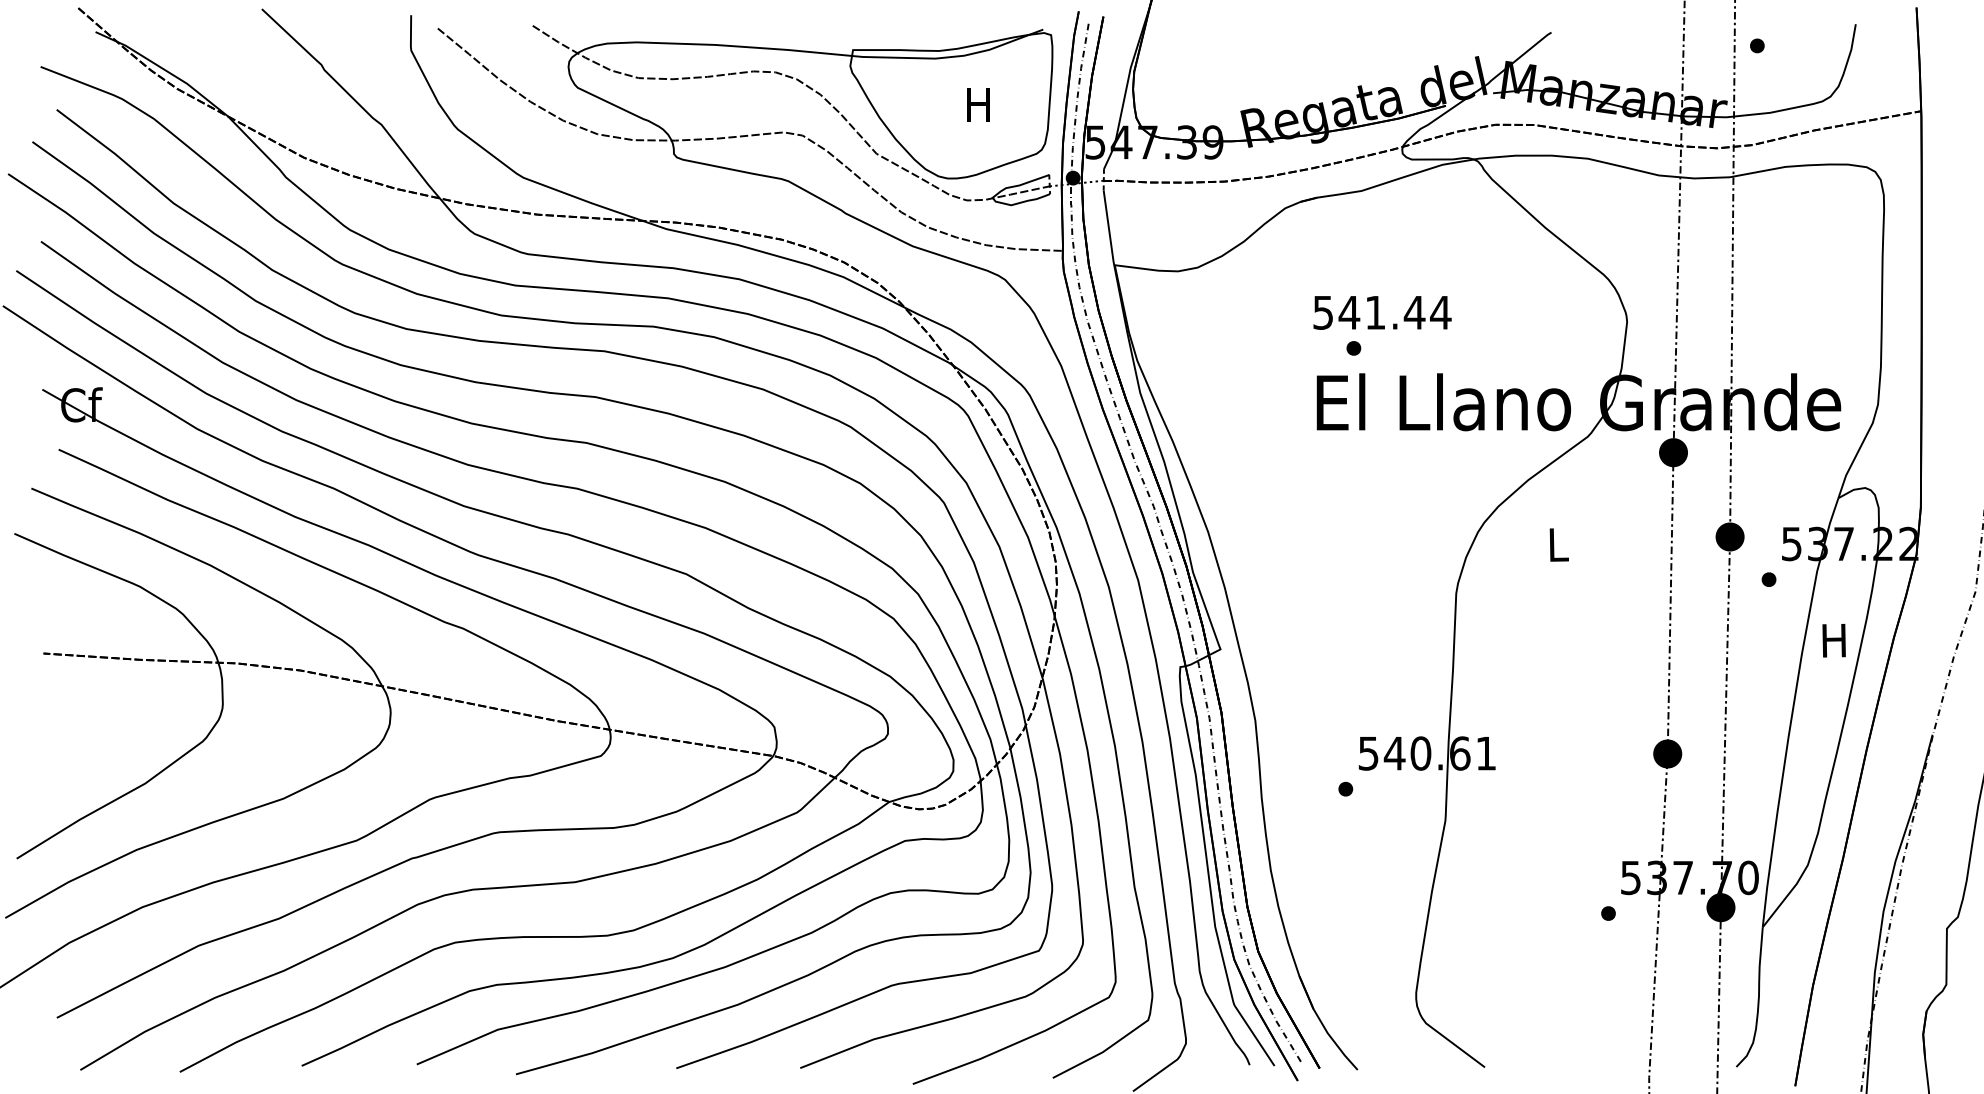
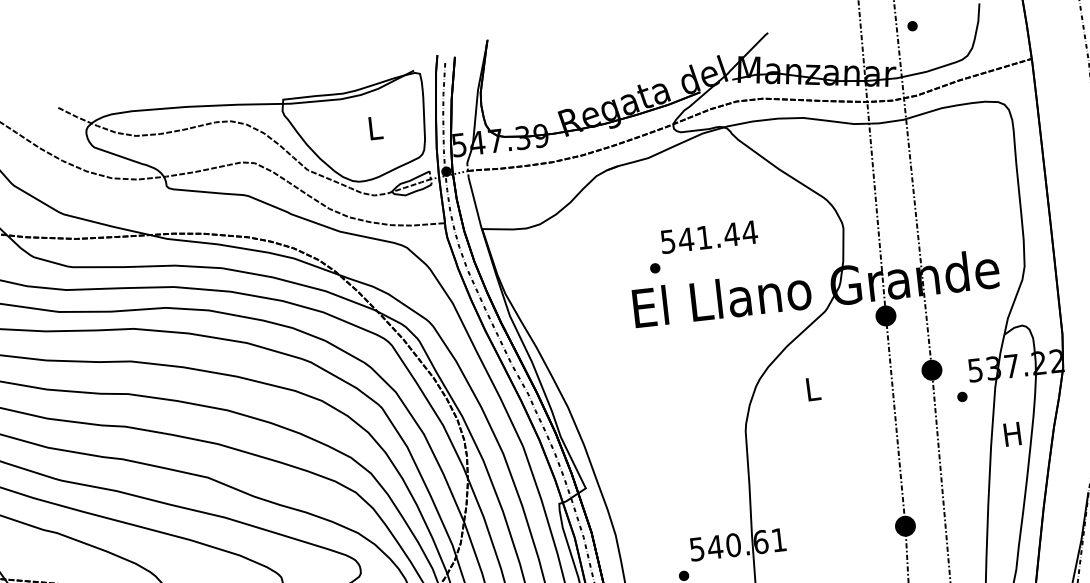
text: (978, 104) -> (374, 127), H -> L
text: (1382, 312) -> (709, 236), moved

